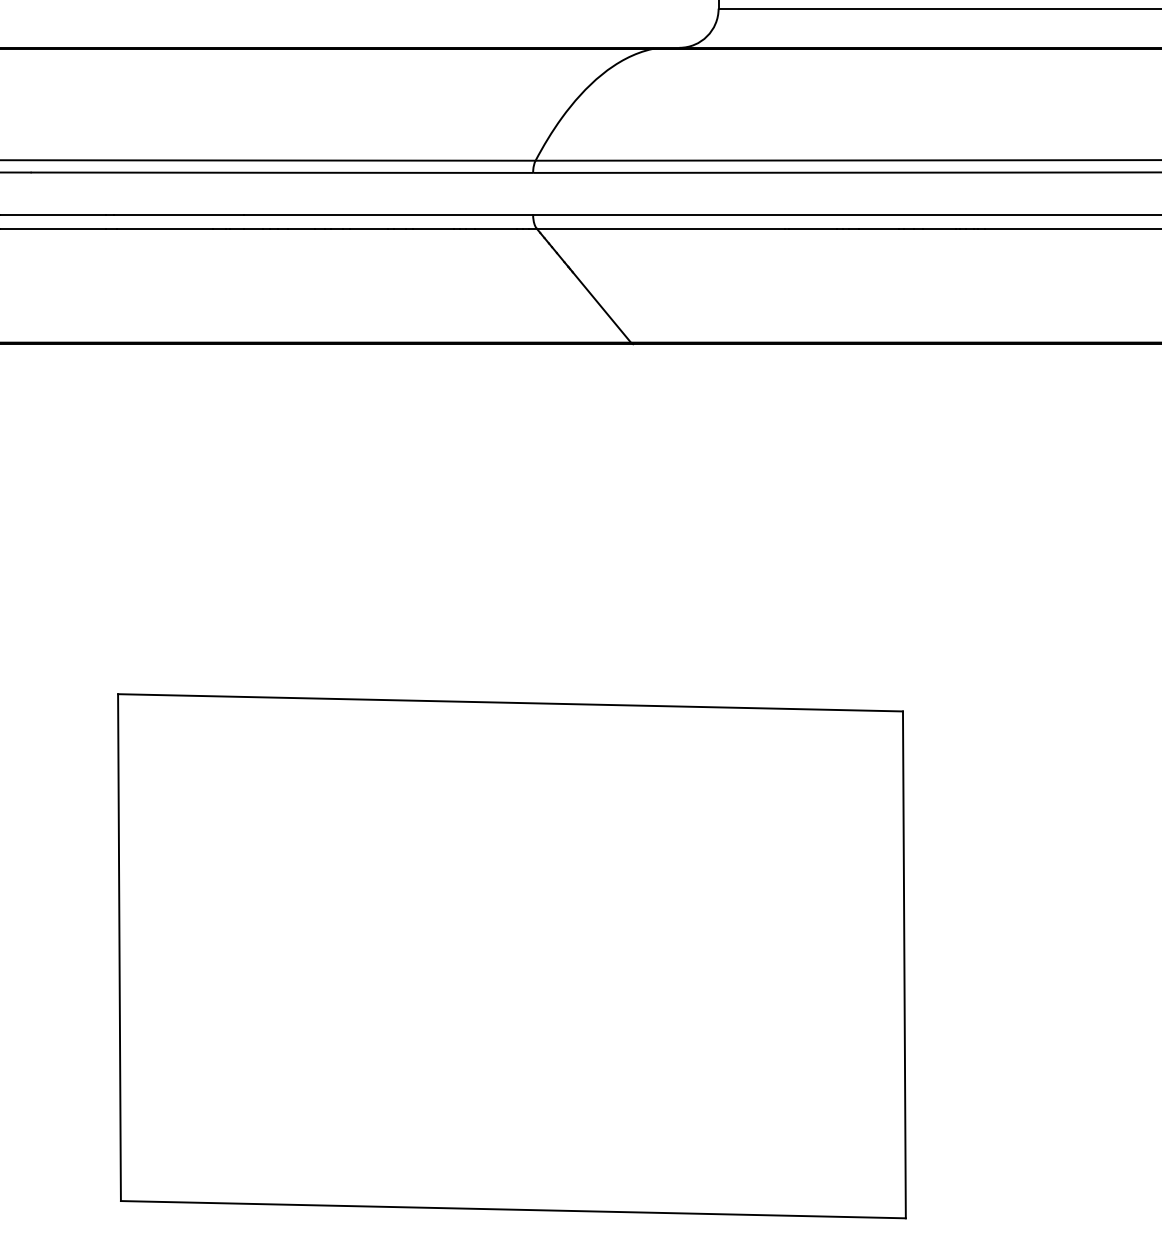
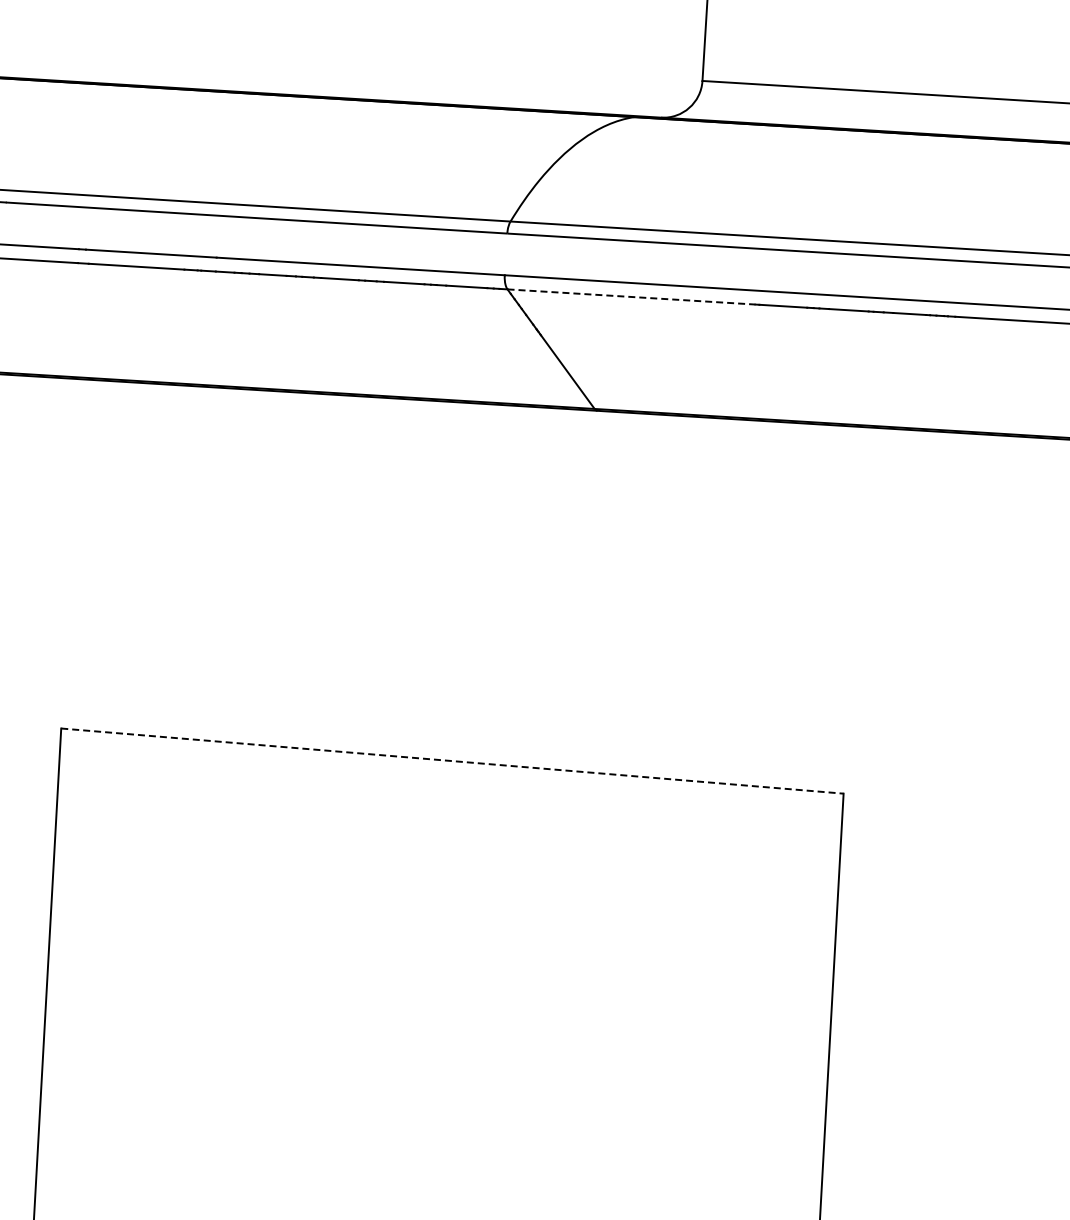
line: (661, 228) -> (632, 296), solid -> dashed
line: (510, 702) -> (452, 760), solid -> dashed

